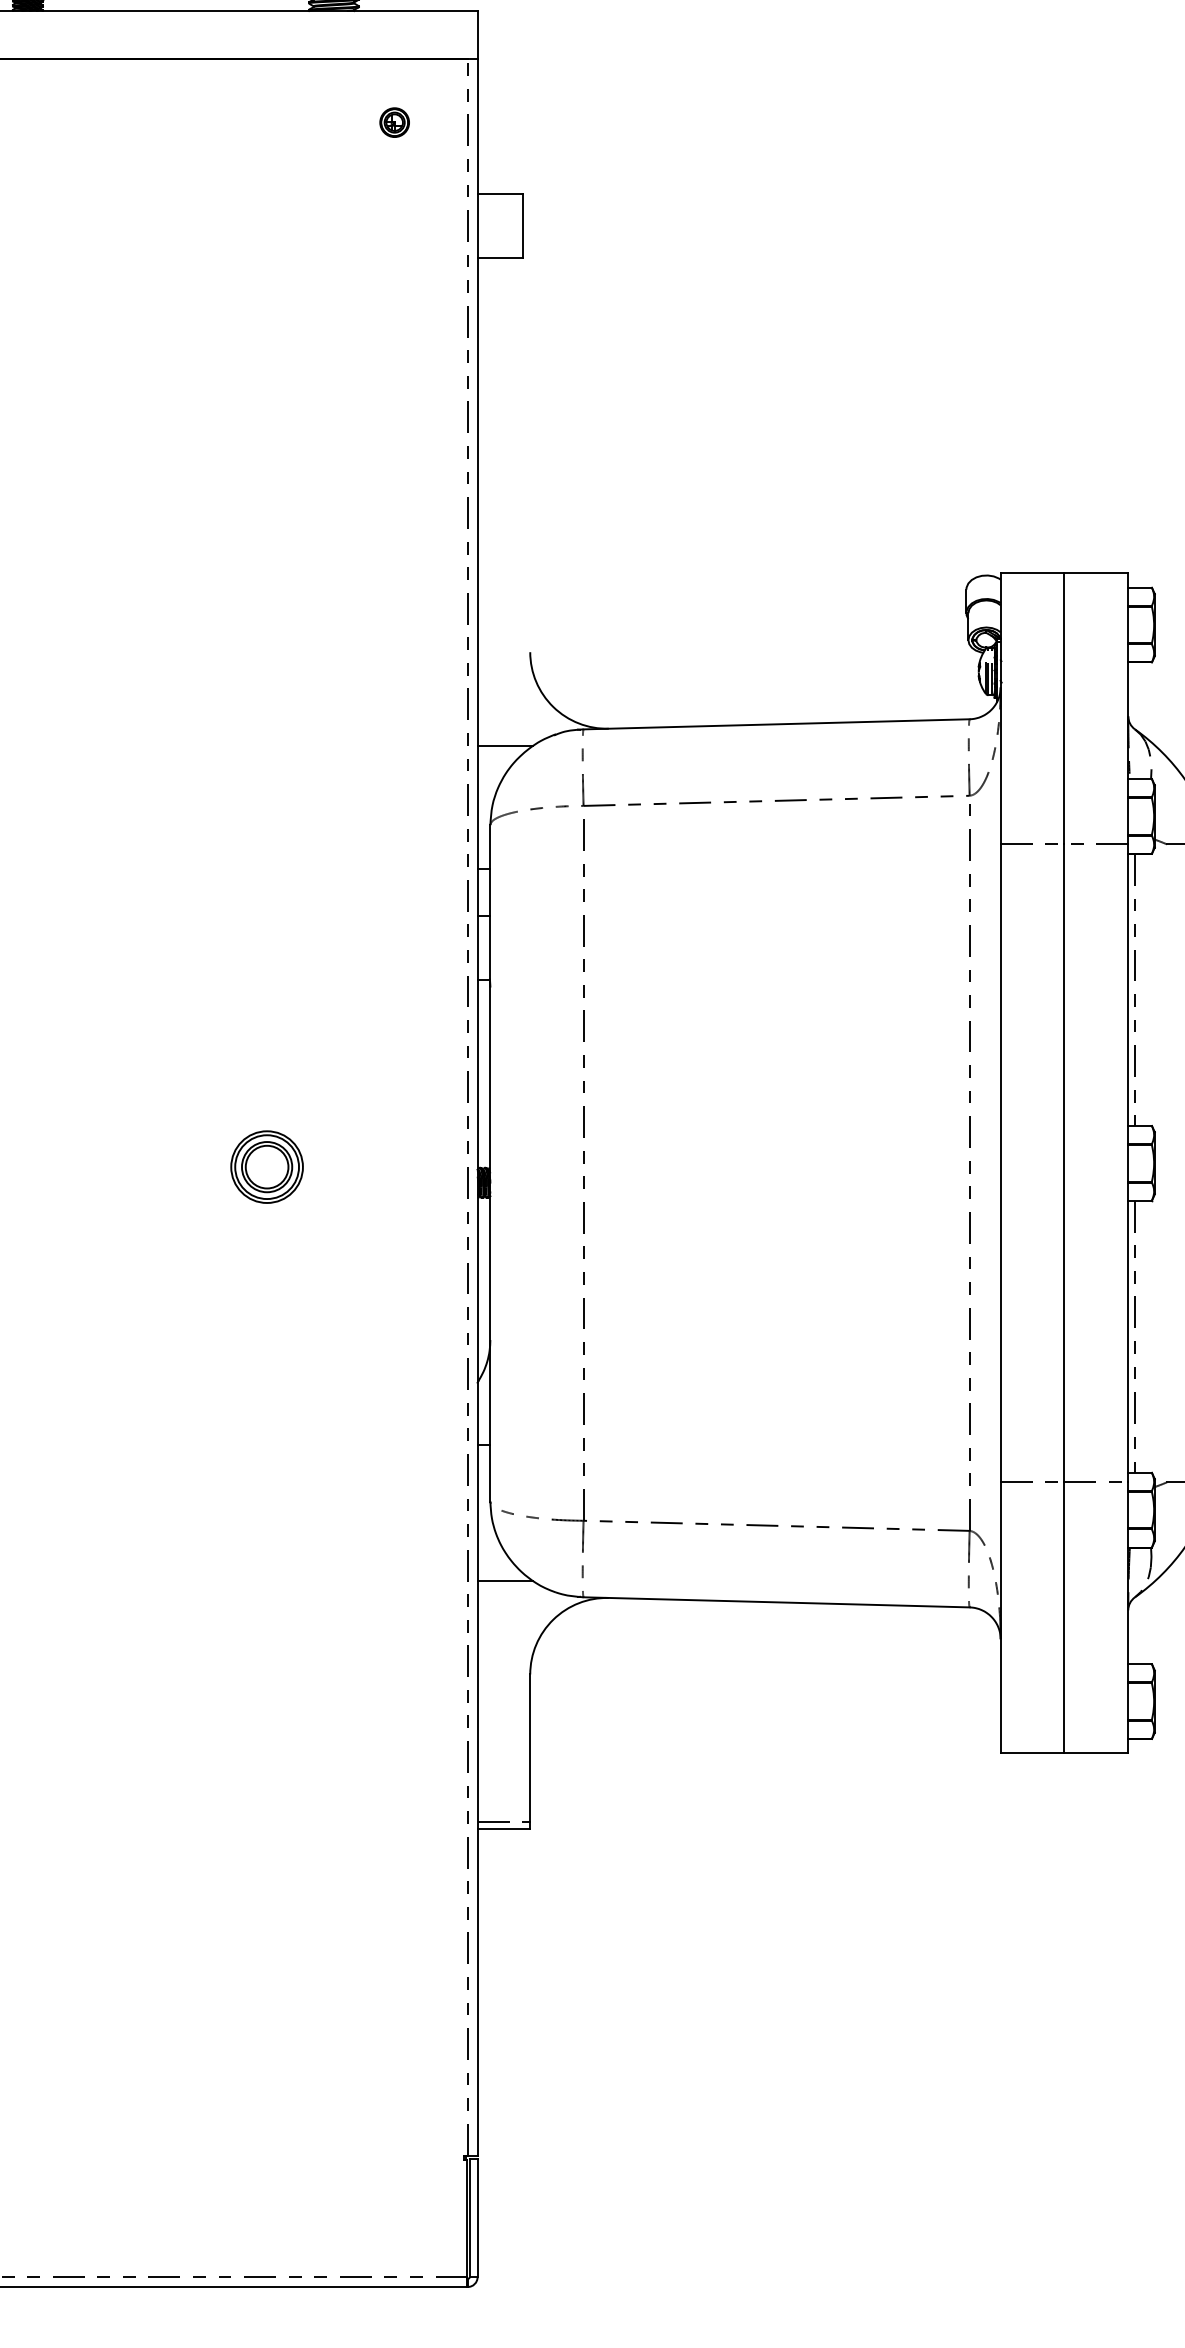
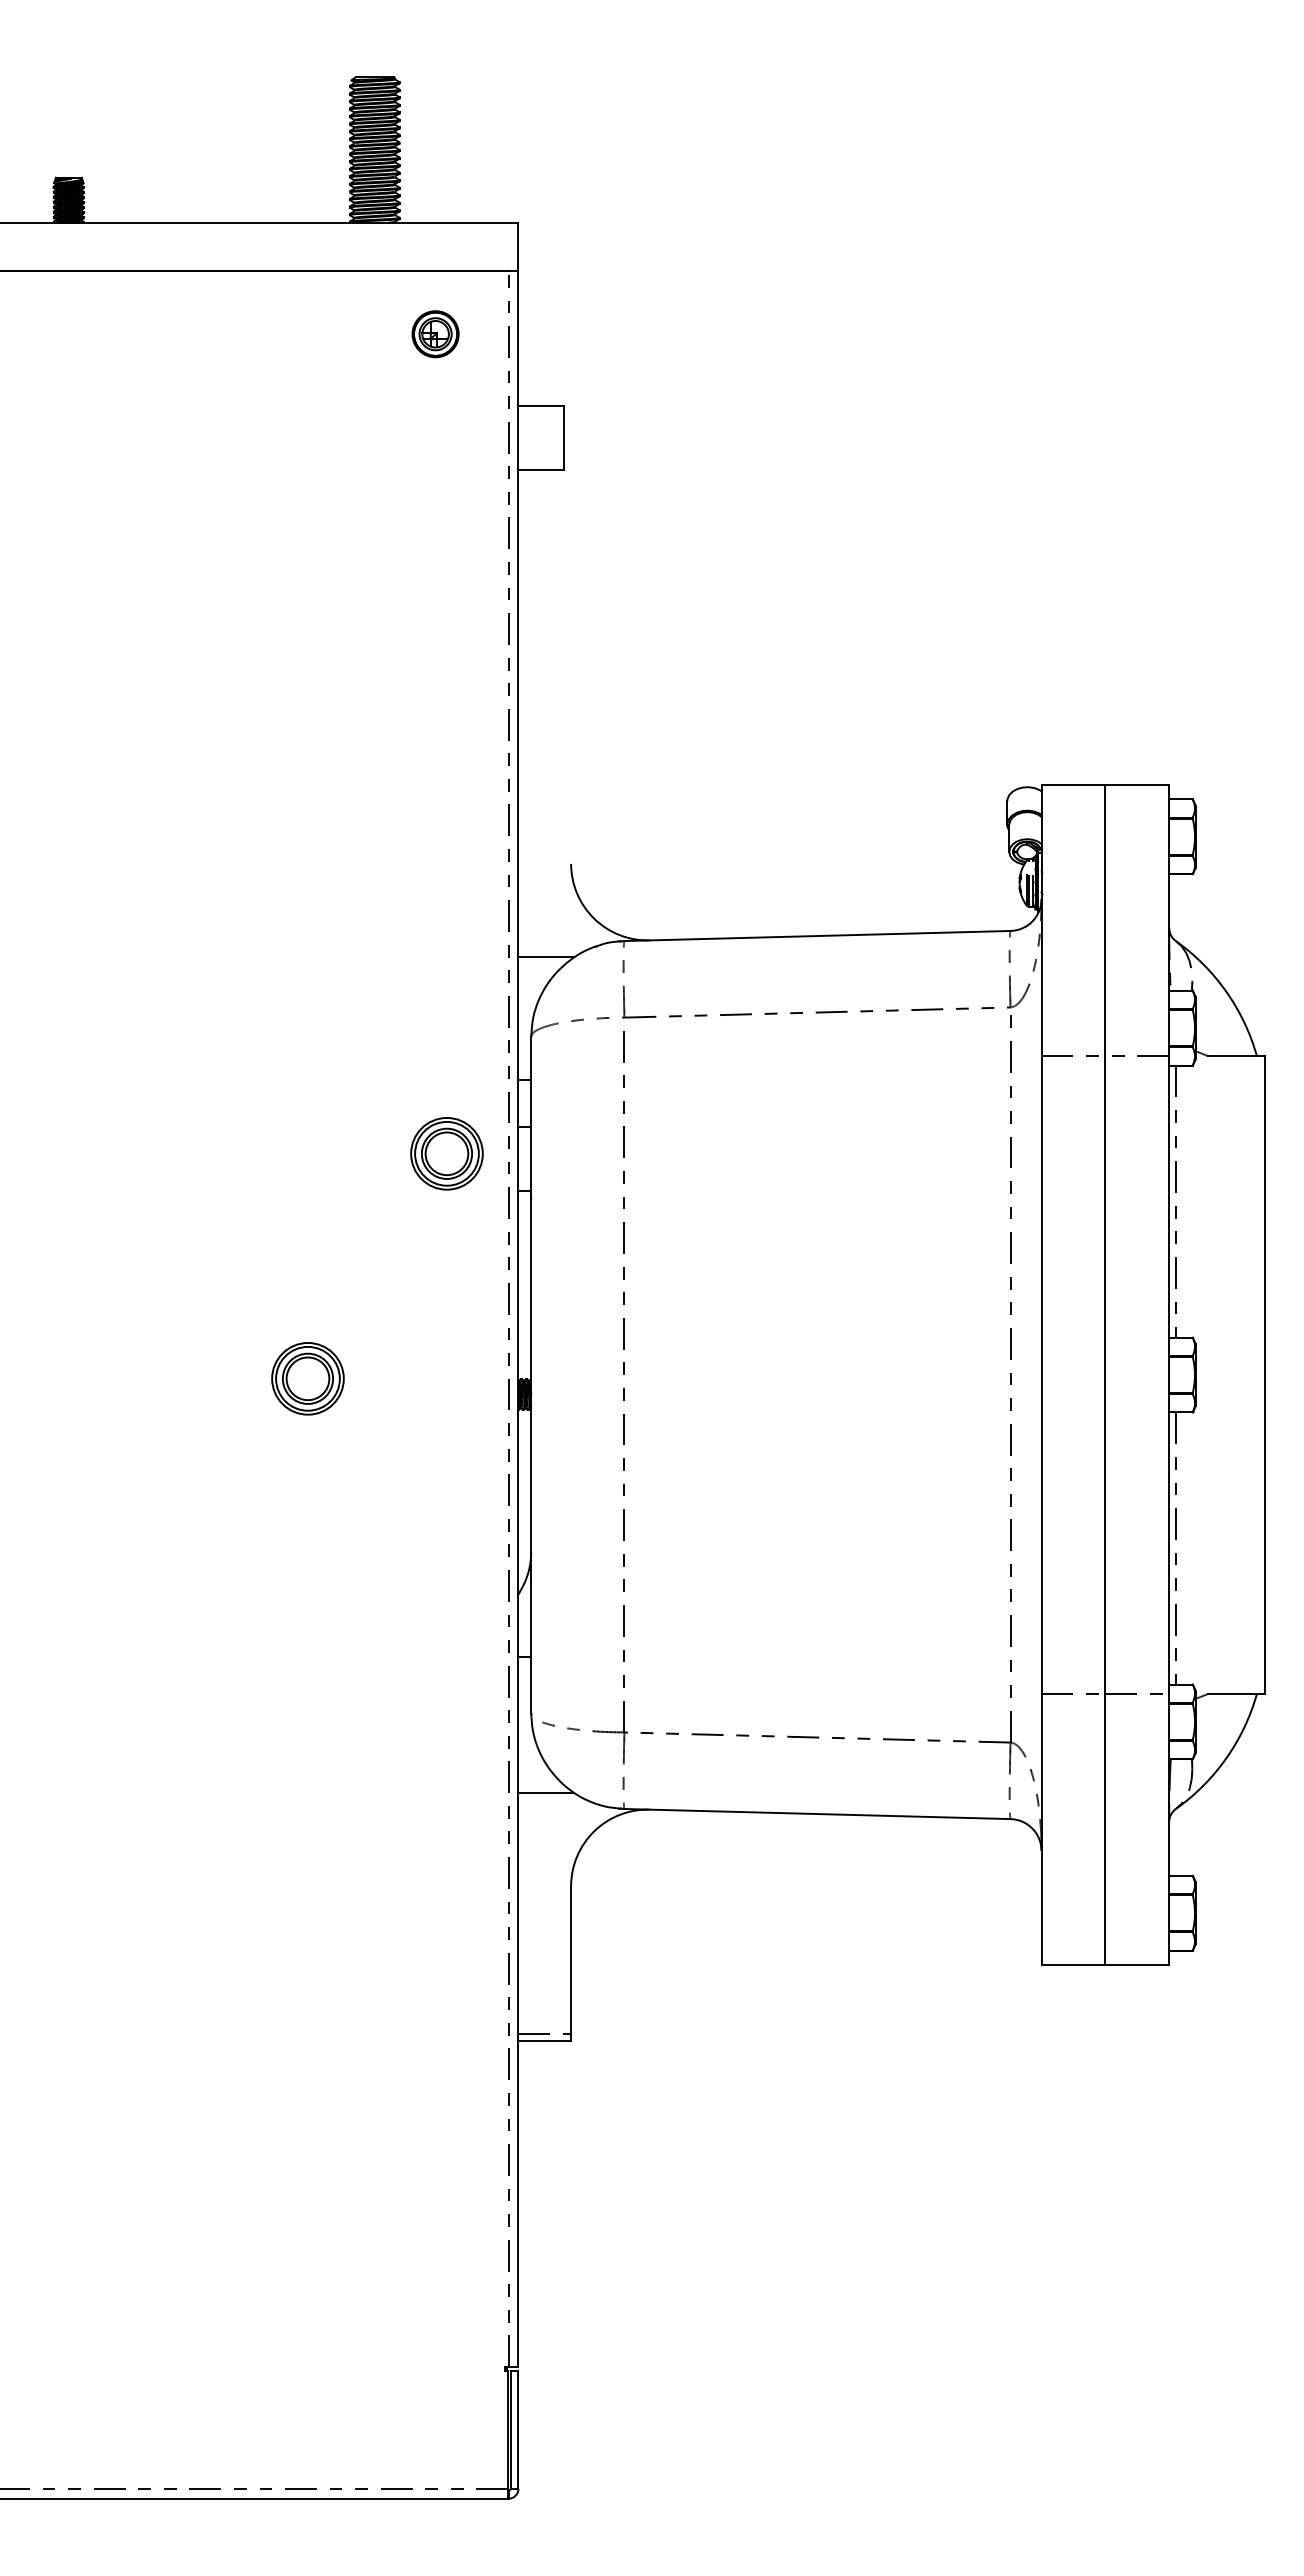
part: (394, 122) -> (435, 334), size x1.6
part: (405, 941) -> (446, 1153), added

